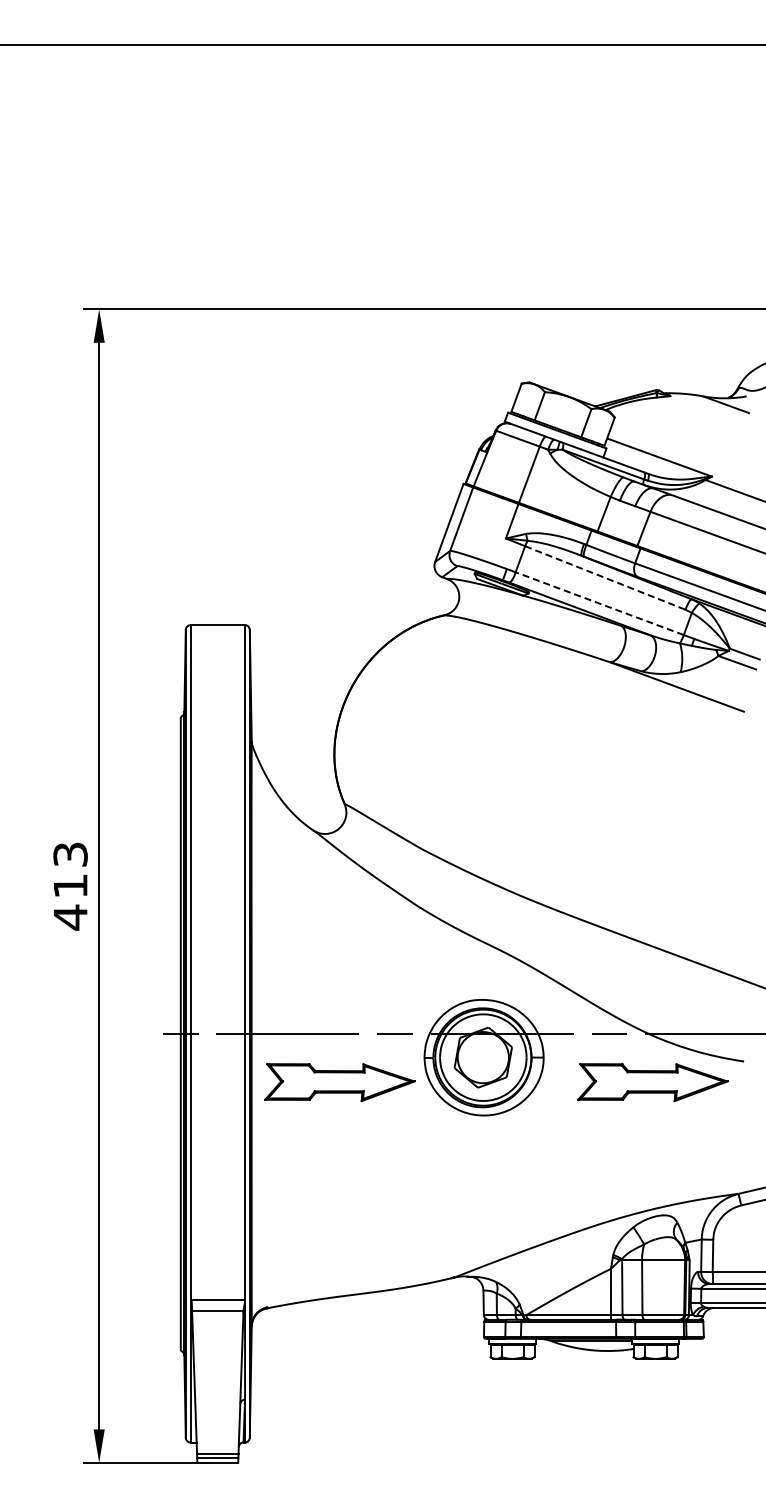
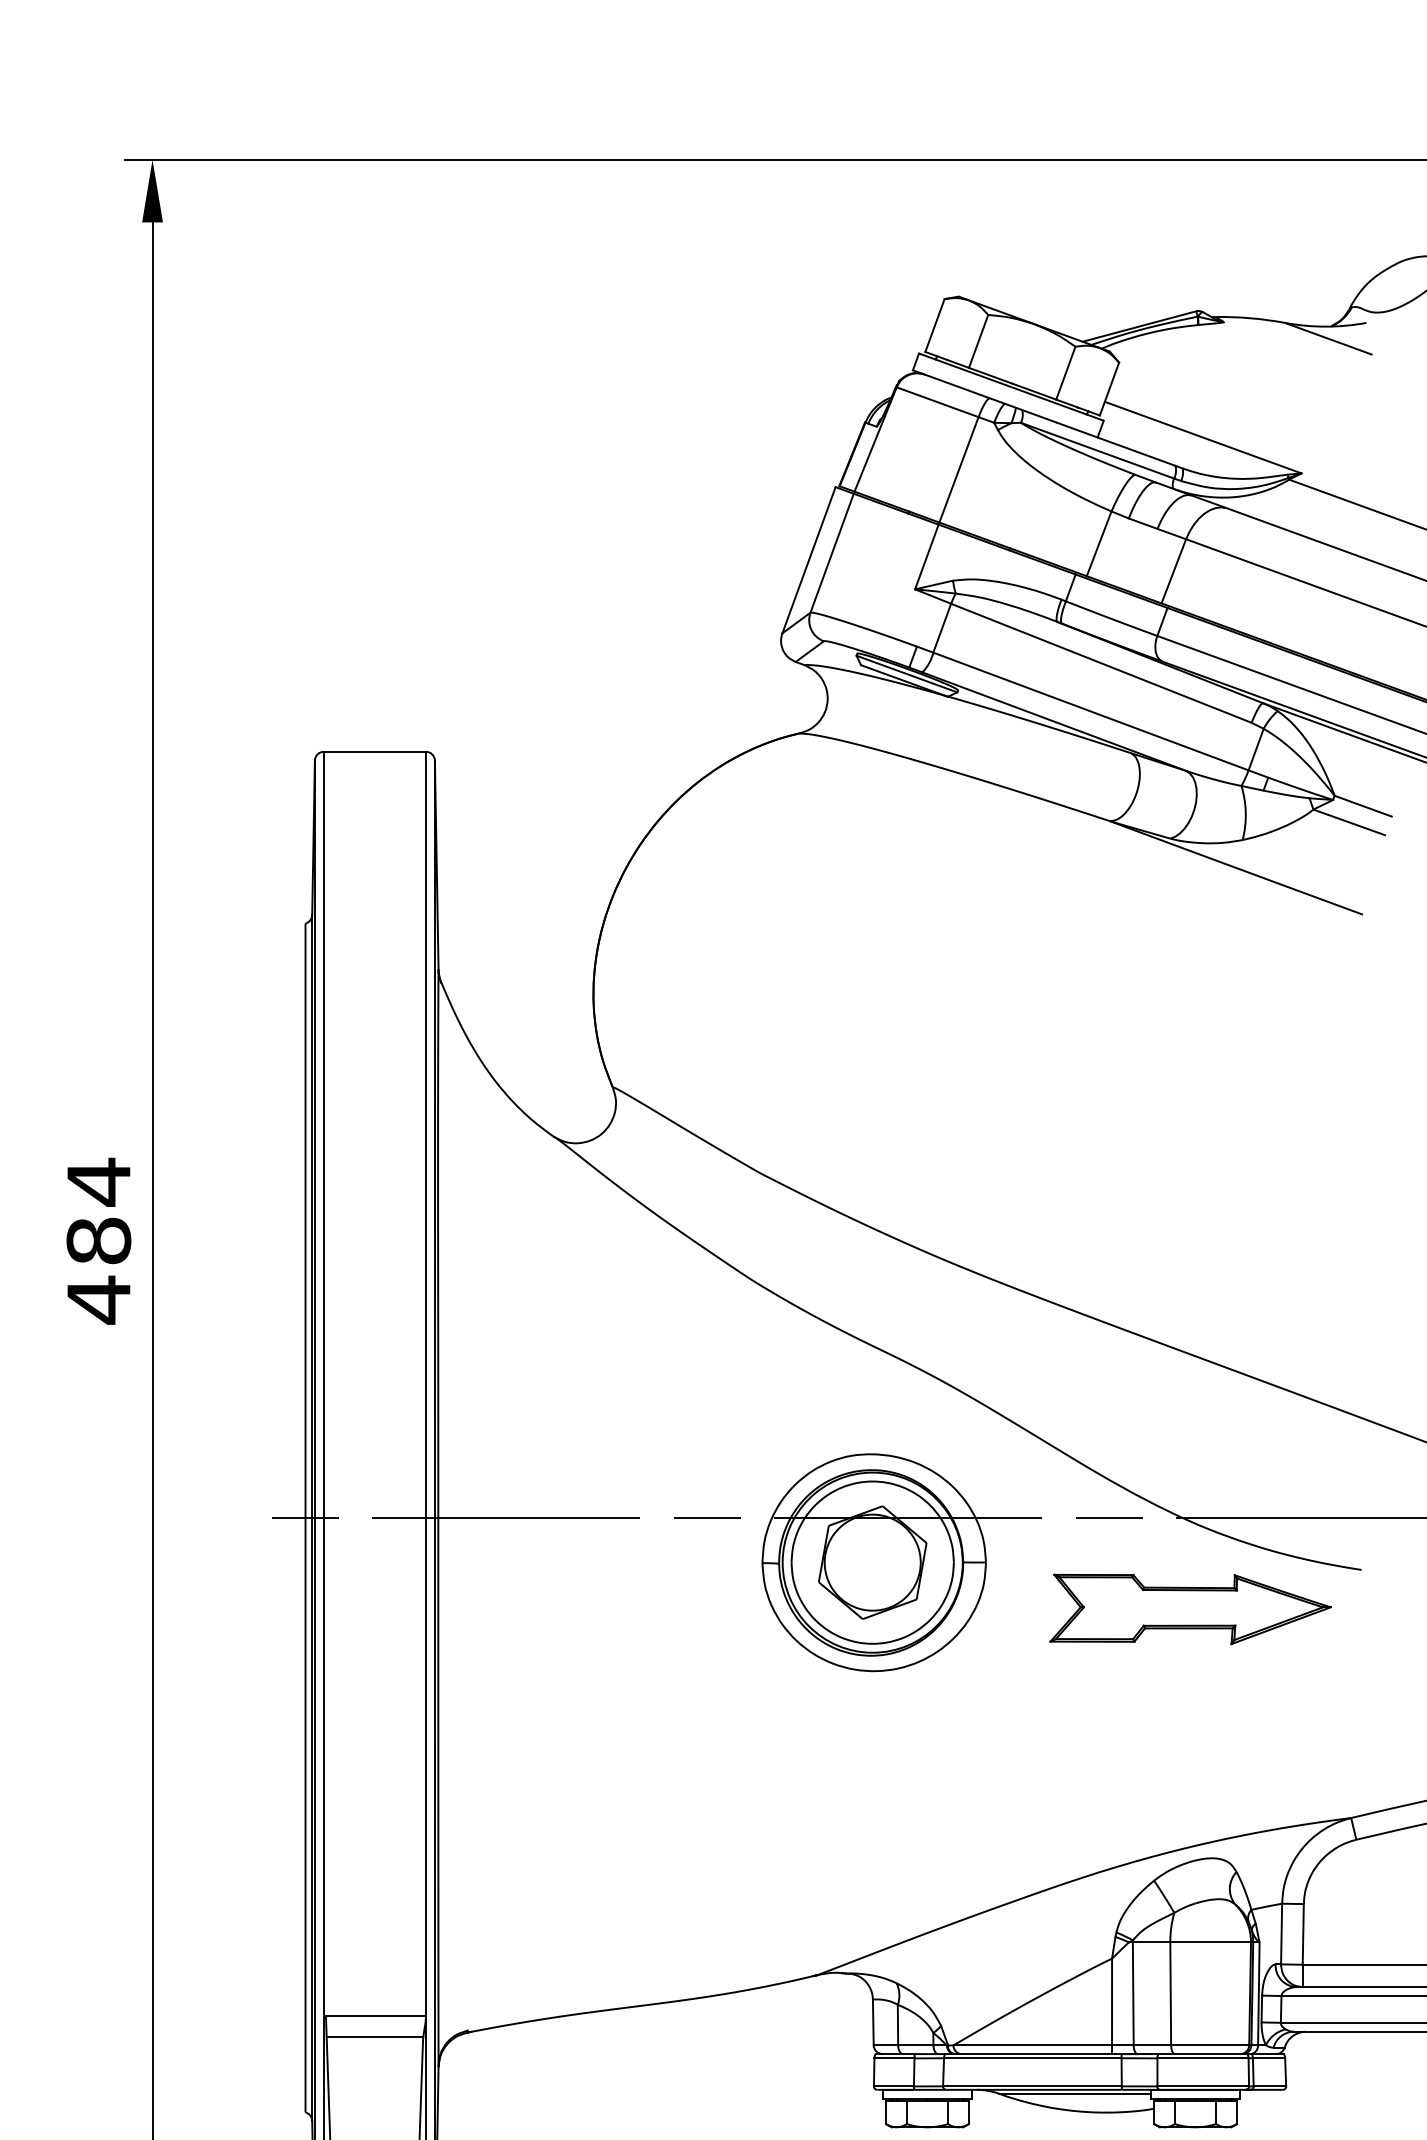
line: (605, 578) -> (1101, 664), dashed -> solid
line: (599, 603) -> (1090, 711), dashed -> solid
text: (70, 869) -> (98, 1209), 413 -> 484
part: (339, 1082) -> (603, 1609), removed

